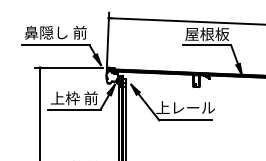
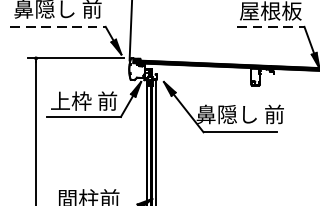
line: (55, 45) -> (57, 26), solid -> dashed
line: (207, 45) -> (271, 26), solid -> dashed
text: (185, 107) -> (240, 114), 上レール -> 鼻隠し 前

